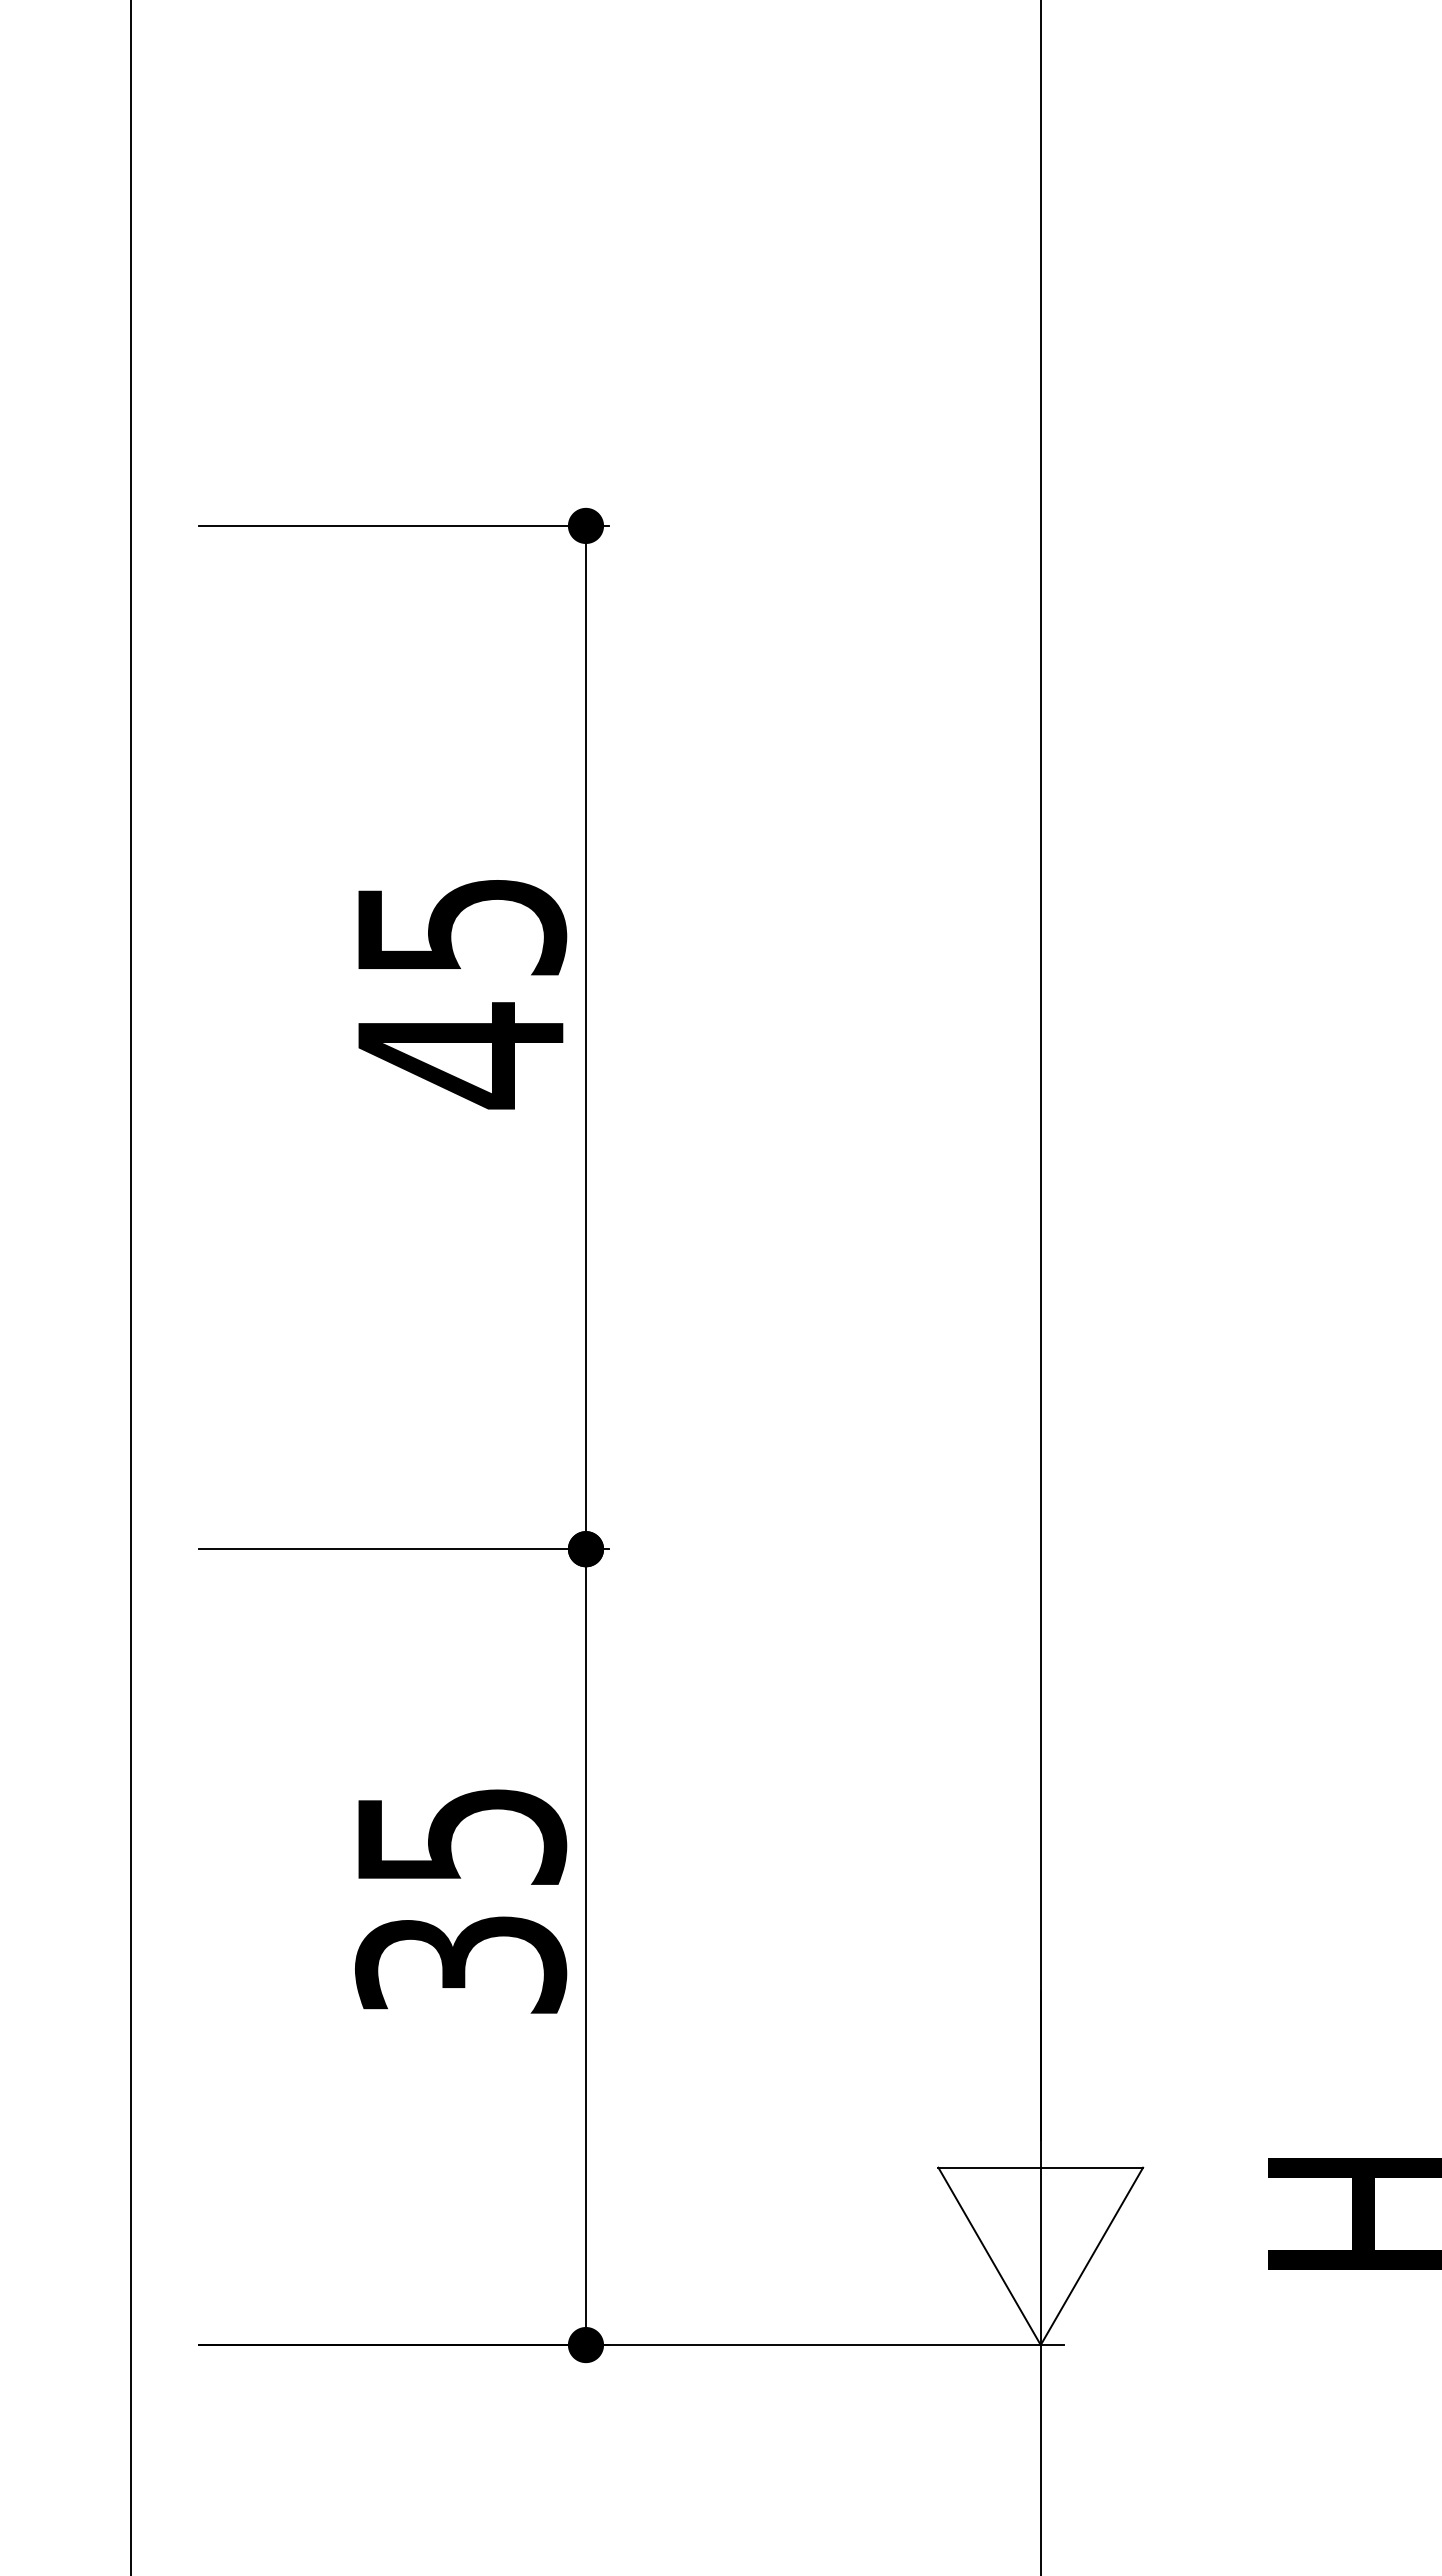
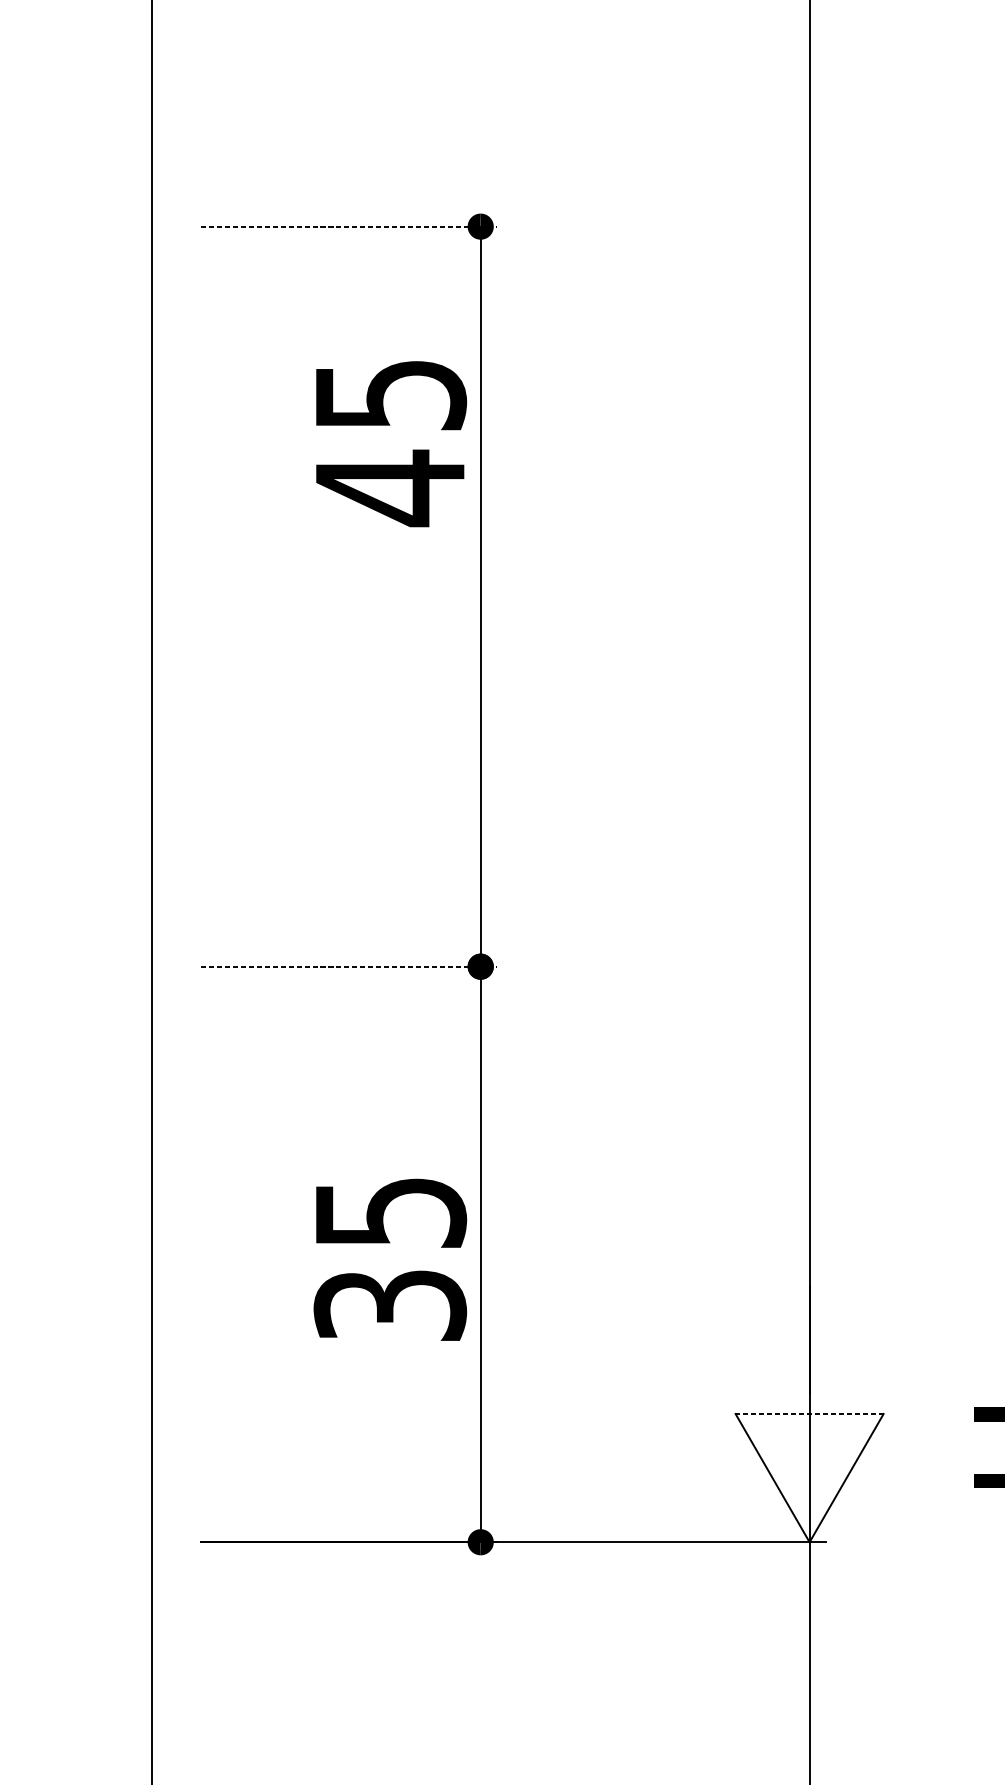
line: (404, 525) -> (349, 226), solid -> dashed
text: (462, 994) -> (391, 444), moved
line: (404, 1549) -> (349, 966), solid -> dashed
text: (461, 1901) -> (390, 1259), moved
line: (1040, 2167) -> (809, 1413), solid -> dashed

